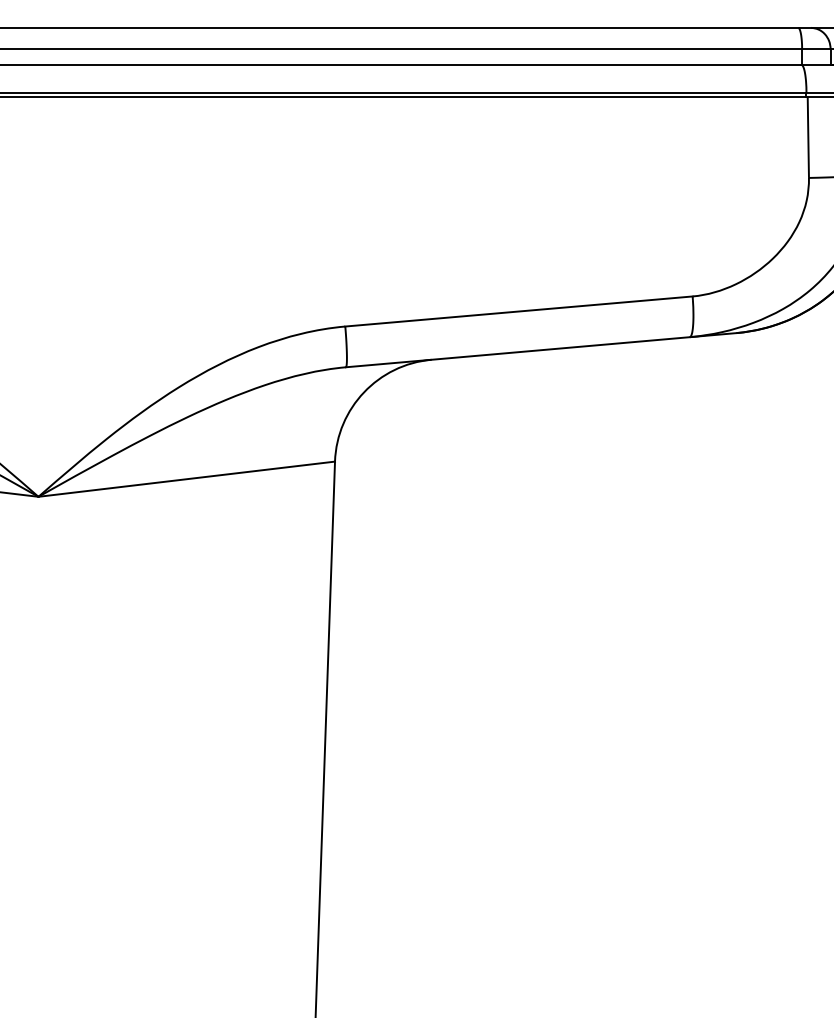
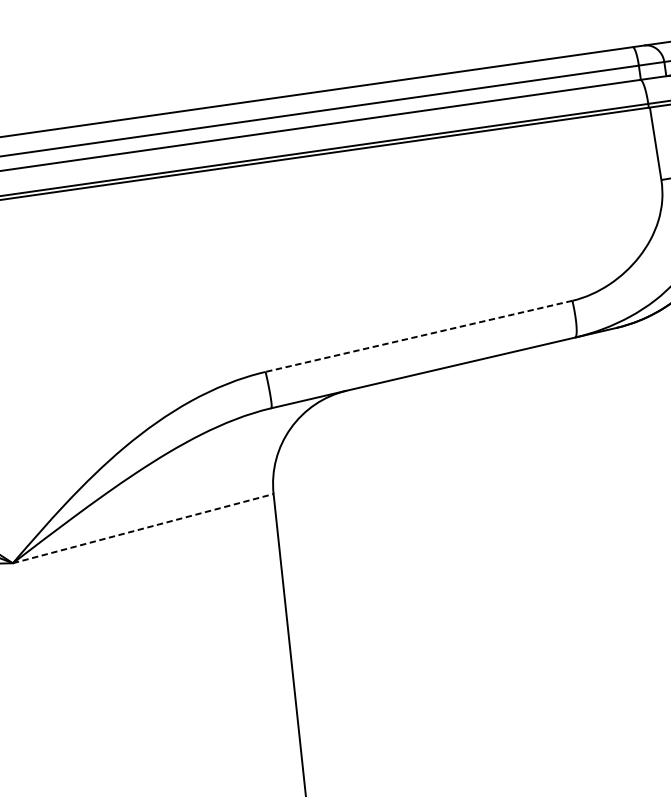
line: (518, 311) -> (418, 336), solid -> dashed
line: (187, 479) -> (143, 528), solid -> dashed

